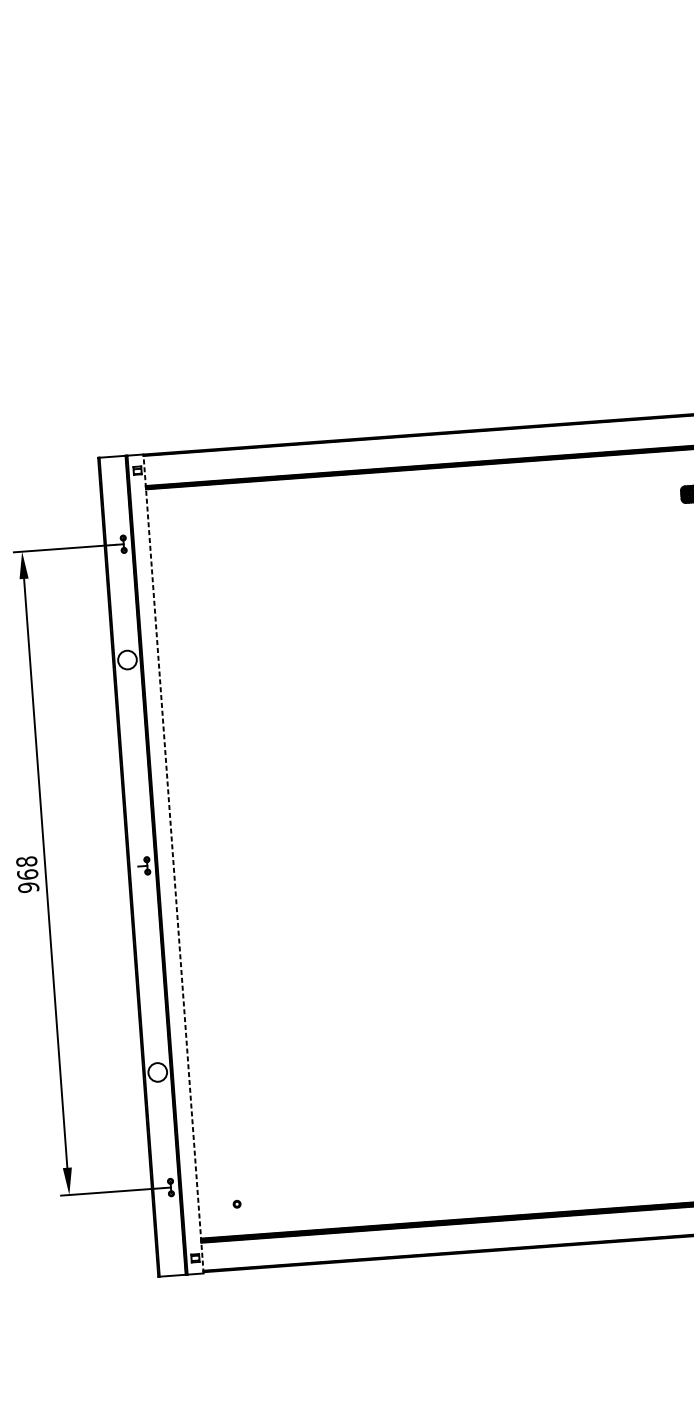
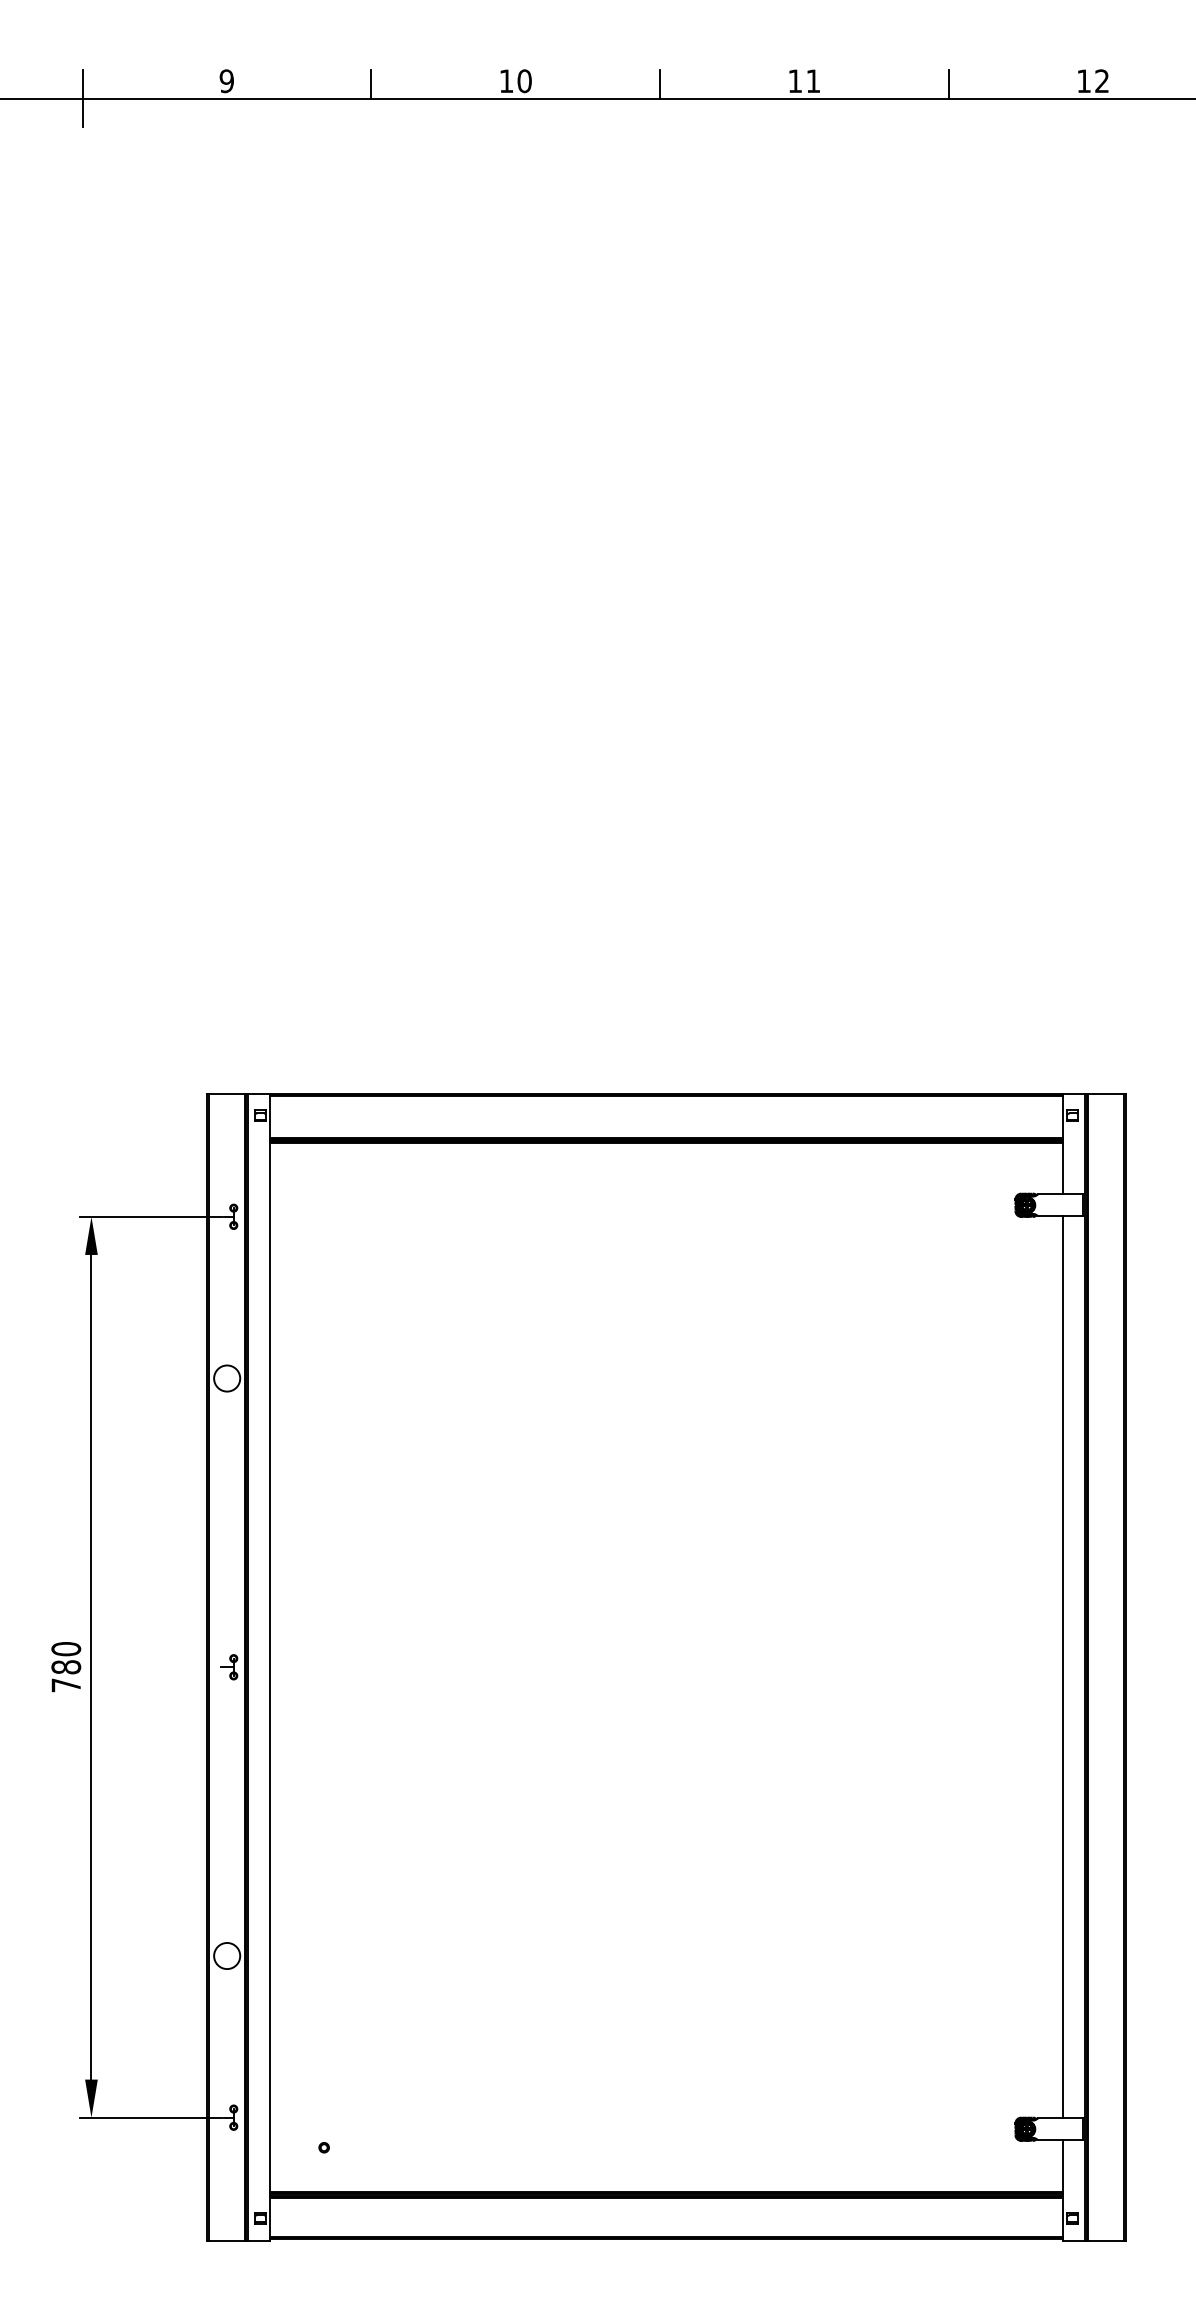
line: (173, 863) -> (270, 1666), dashed -> solid
text: (27, 874) -> (66, 1667), 968 -> 780

